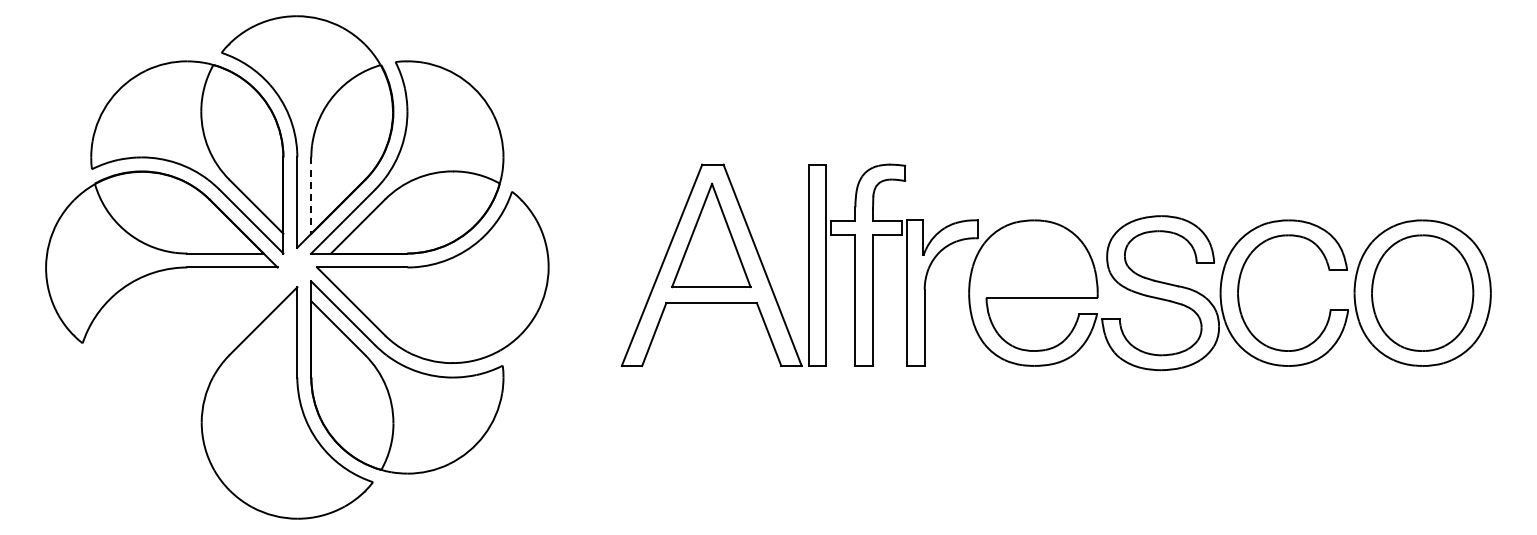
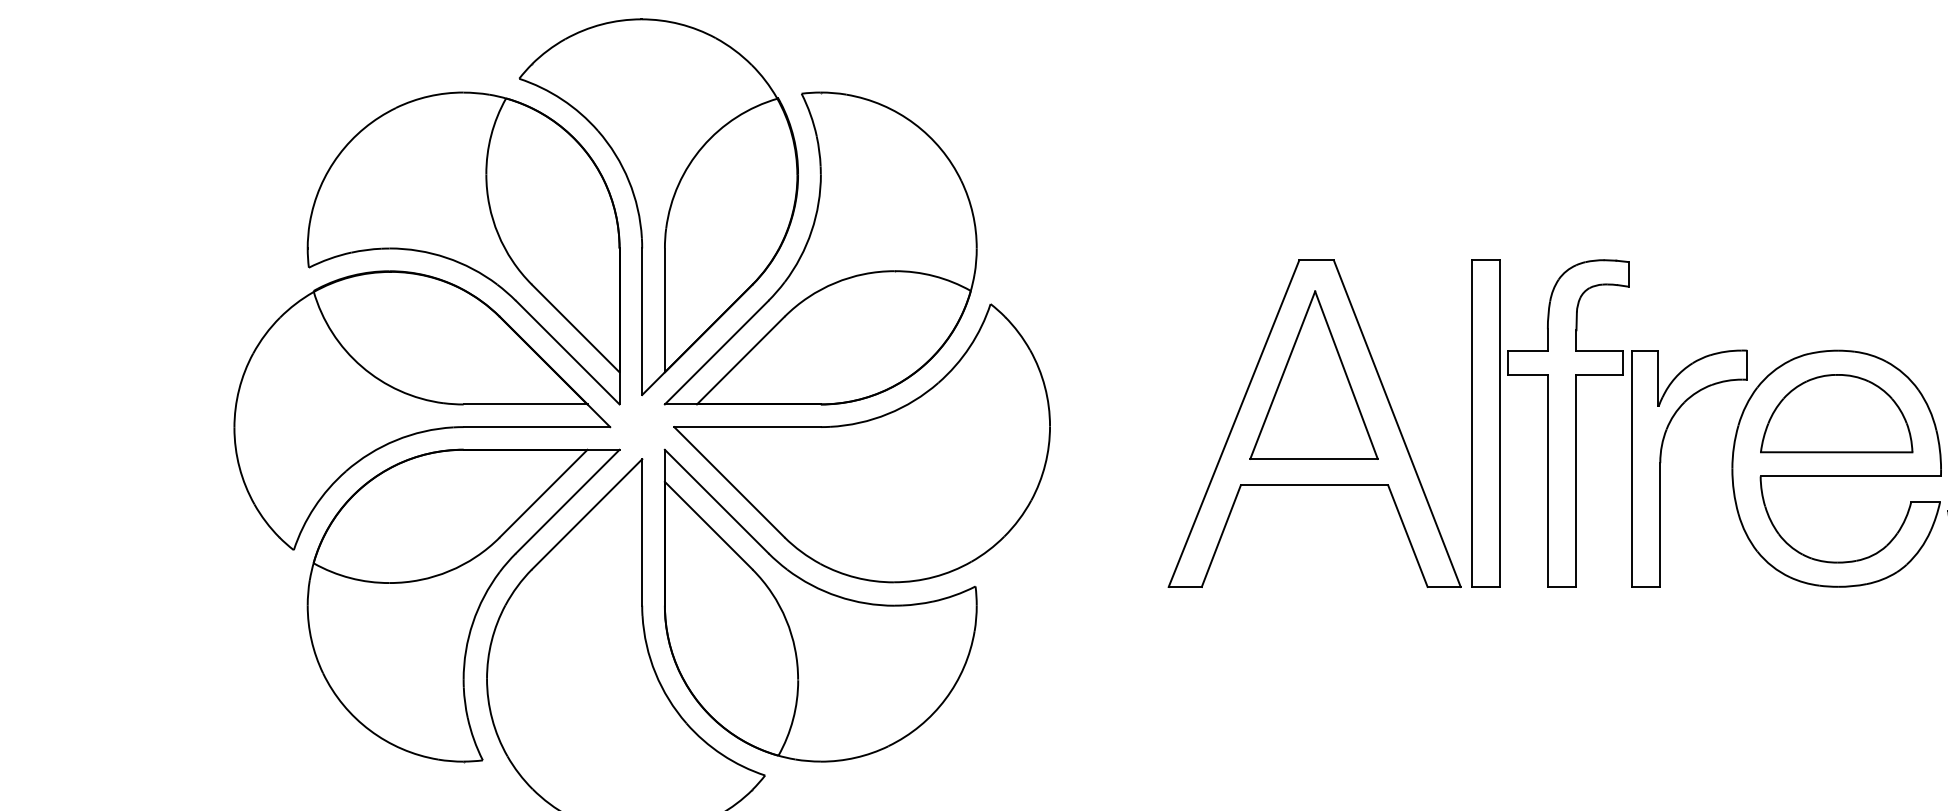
line: (311, 196) -> (665, 311), dashed -> solid
part: (1032, 258) -> (1835, 412), added
part: (187, 377) -> (463, 605), added

